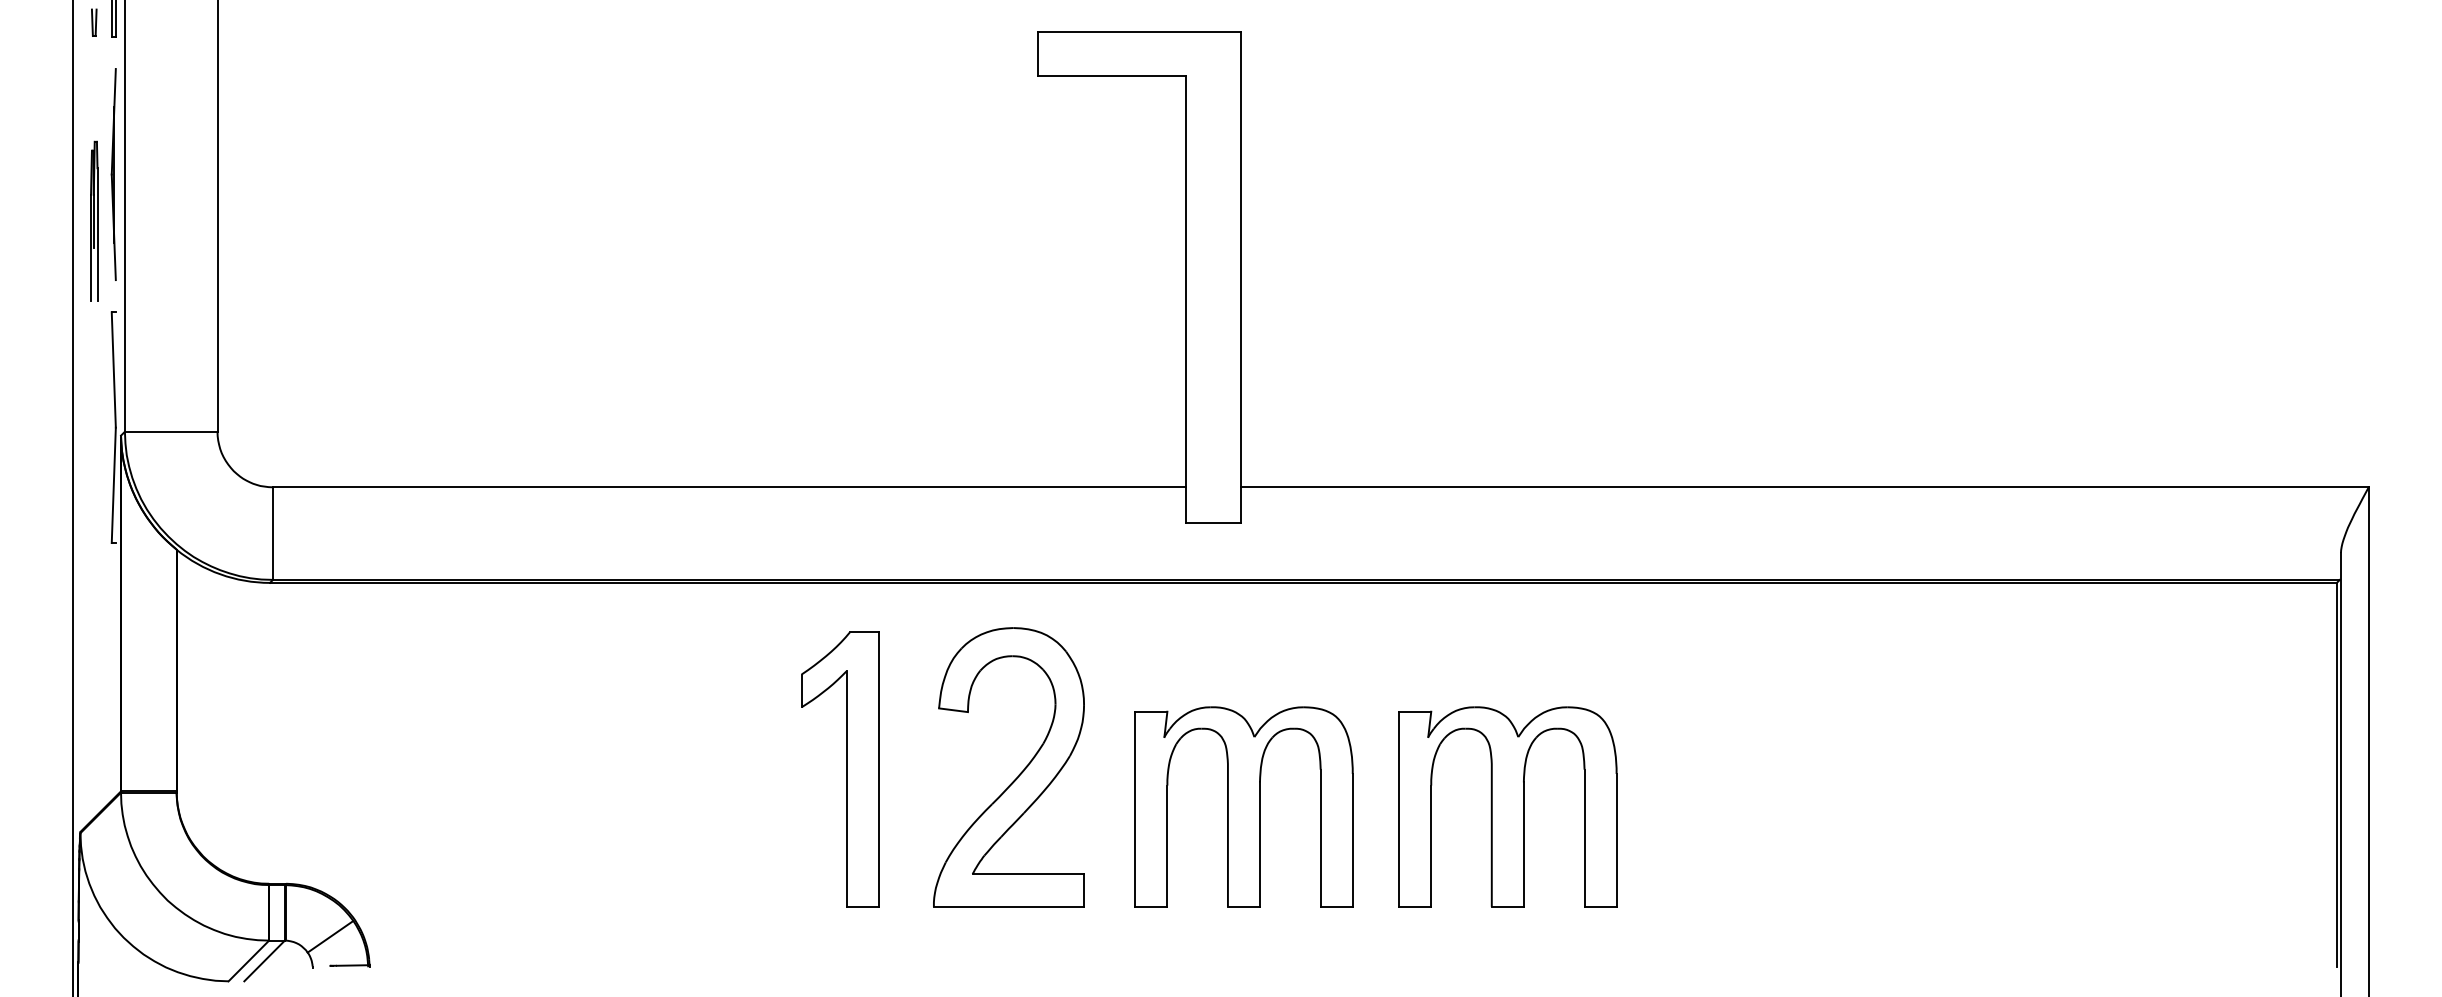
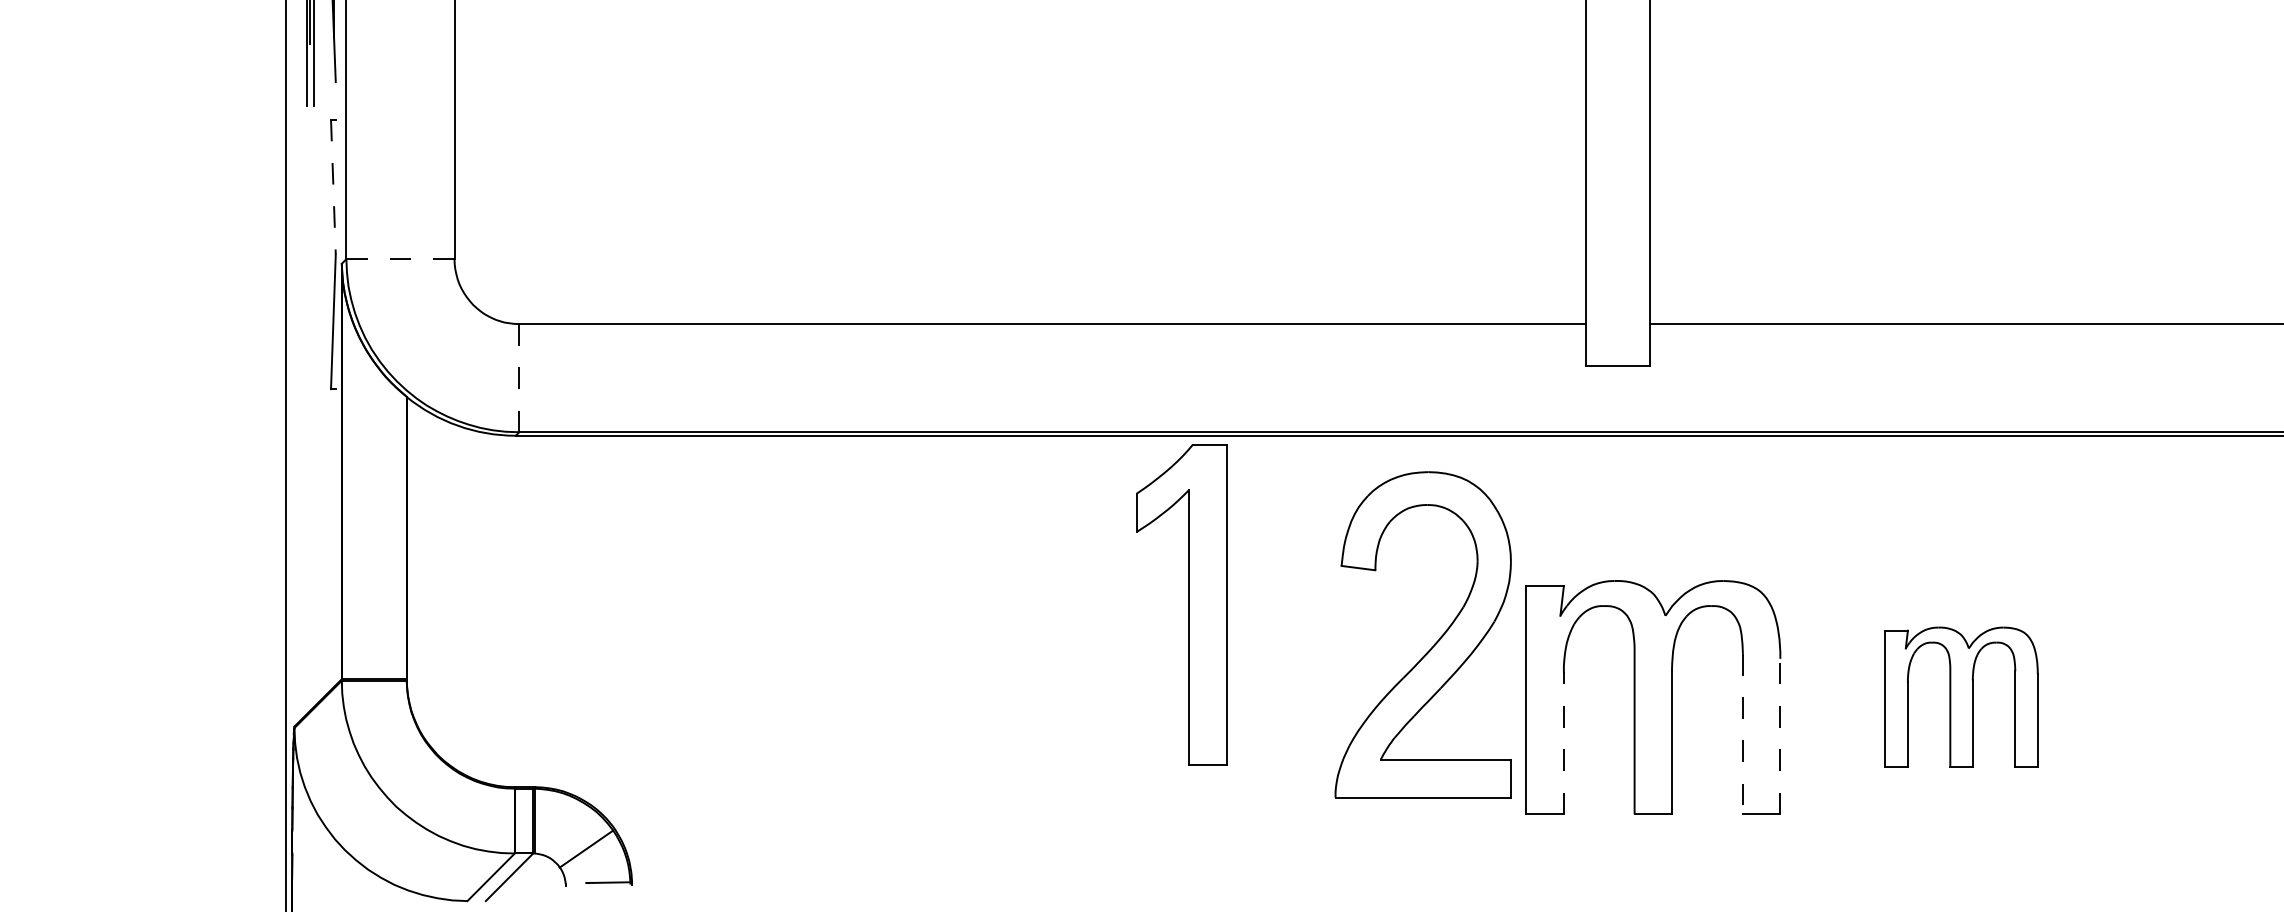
line: (113, 370) -> (333, 187), solid -> dashed
line: (170, 431) -> (399, 258), solid -> dashed
line: (273, 534) -> (519, 379), solid -> dashed
part: (840, 769) -> (1182, 604), moved
part: (1019, 773) -> (1435, 641), moved
part: (1507, 806) -> (1961, 696), size x0.6
line: (1320, 838) -> (1742, 734), solid -> dashed
line: (1352, 839) -> (1780, 735), solid -> dashed
line: (1167, 846) -> (1564, 743), solid -> dashed

